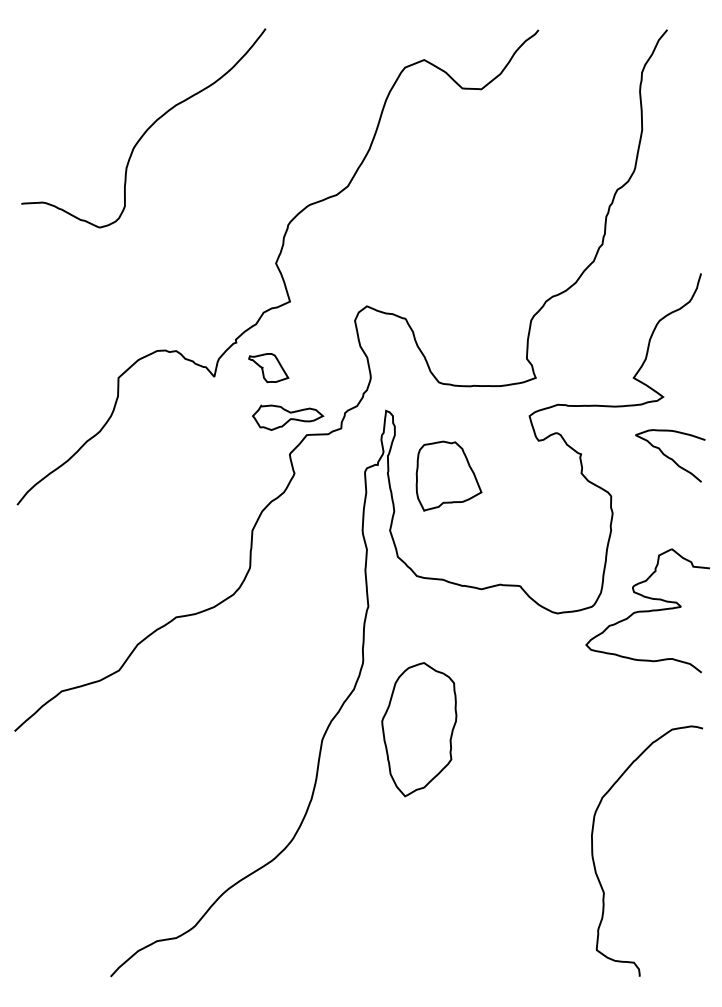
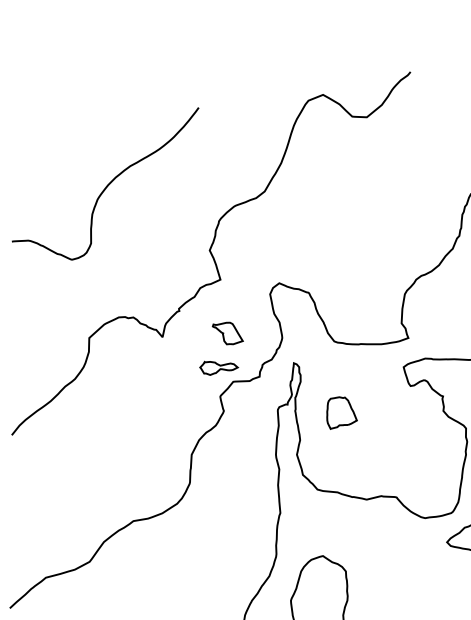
curve: (145, 130) -> (106, 185), moved
part: (268, 368) -> (227, 333), moved
part: (288, 417) -> (219, 368), size x0.7
part: (448, 475) -> (341, 412), size x0.6

